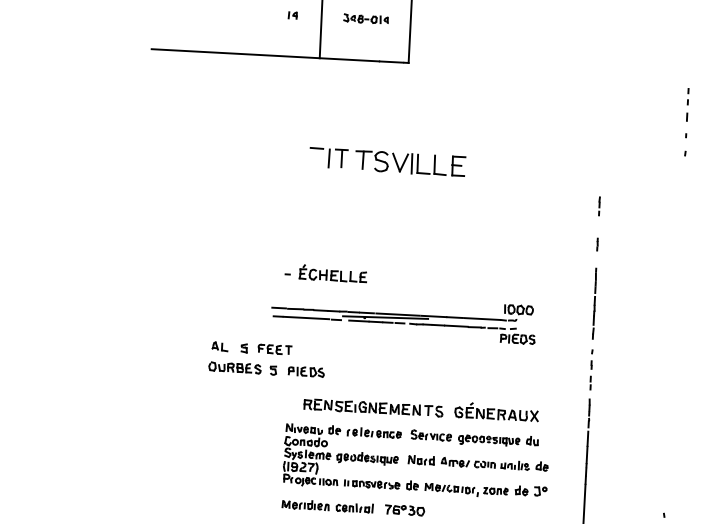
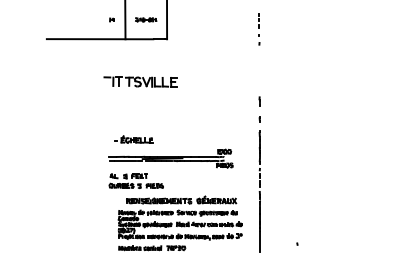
part: (687, 123) -> (259, 29), moved
part: (387, 160) -> (140, 81), moved
part: (265, 358) -> (135, 180), moved

